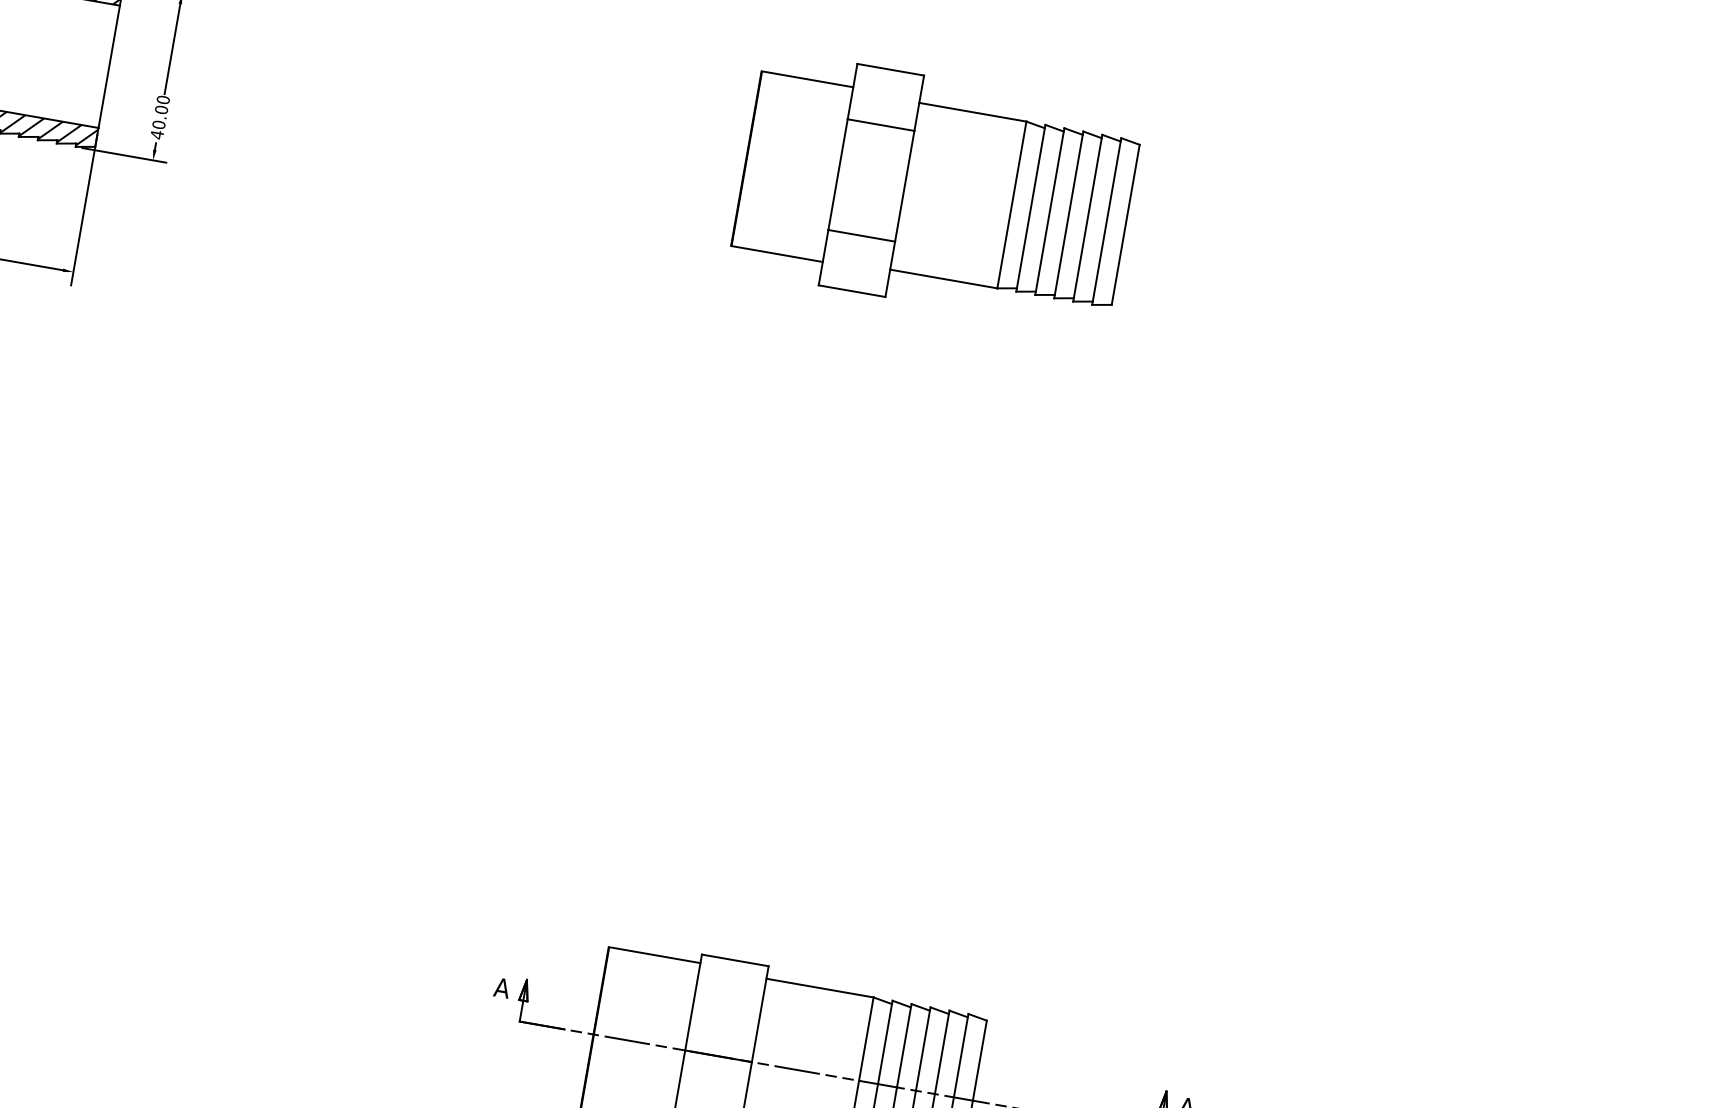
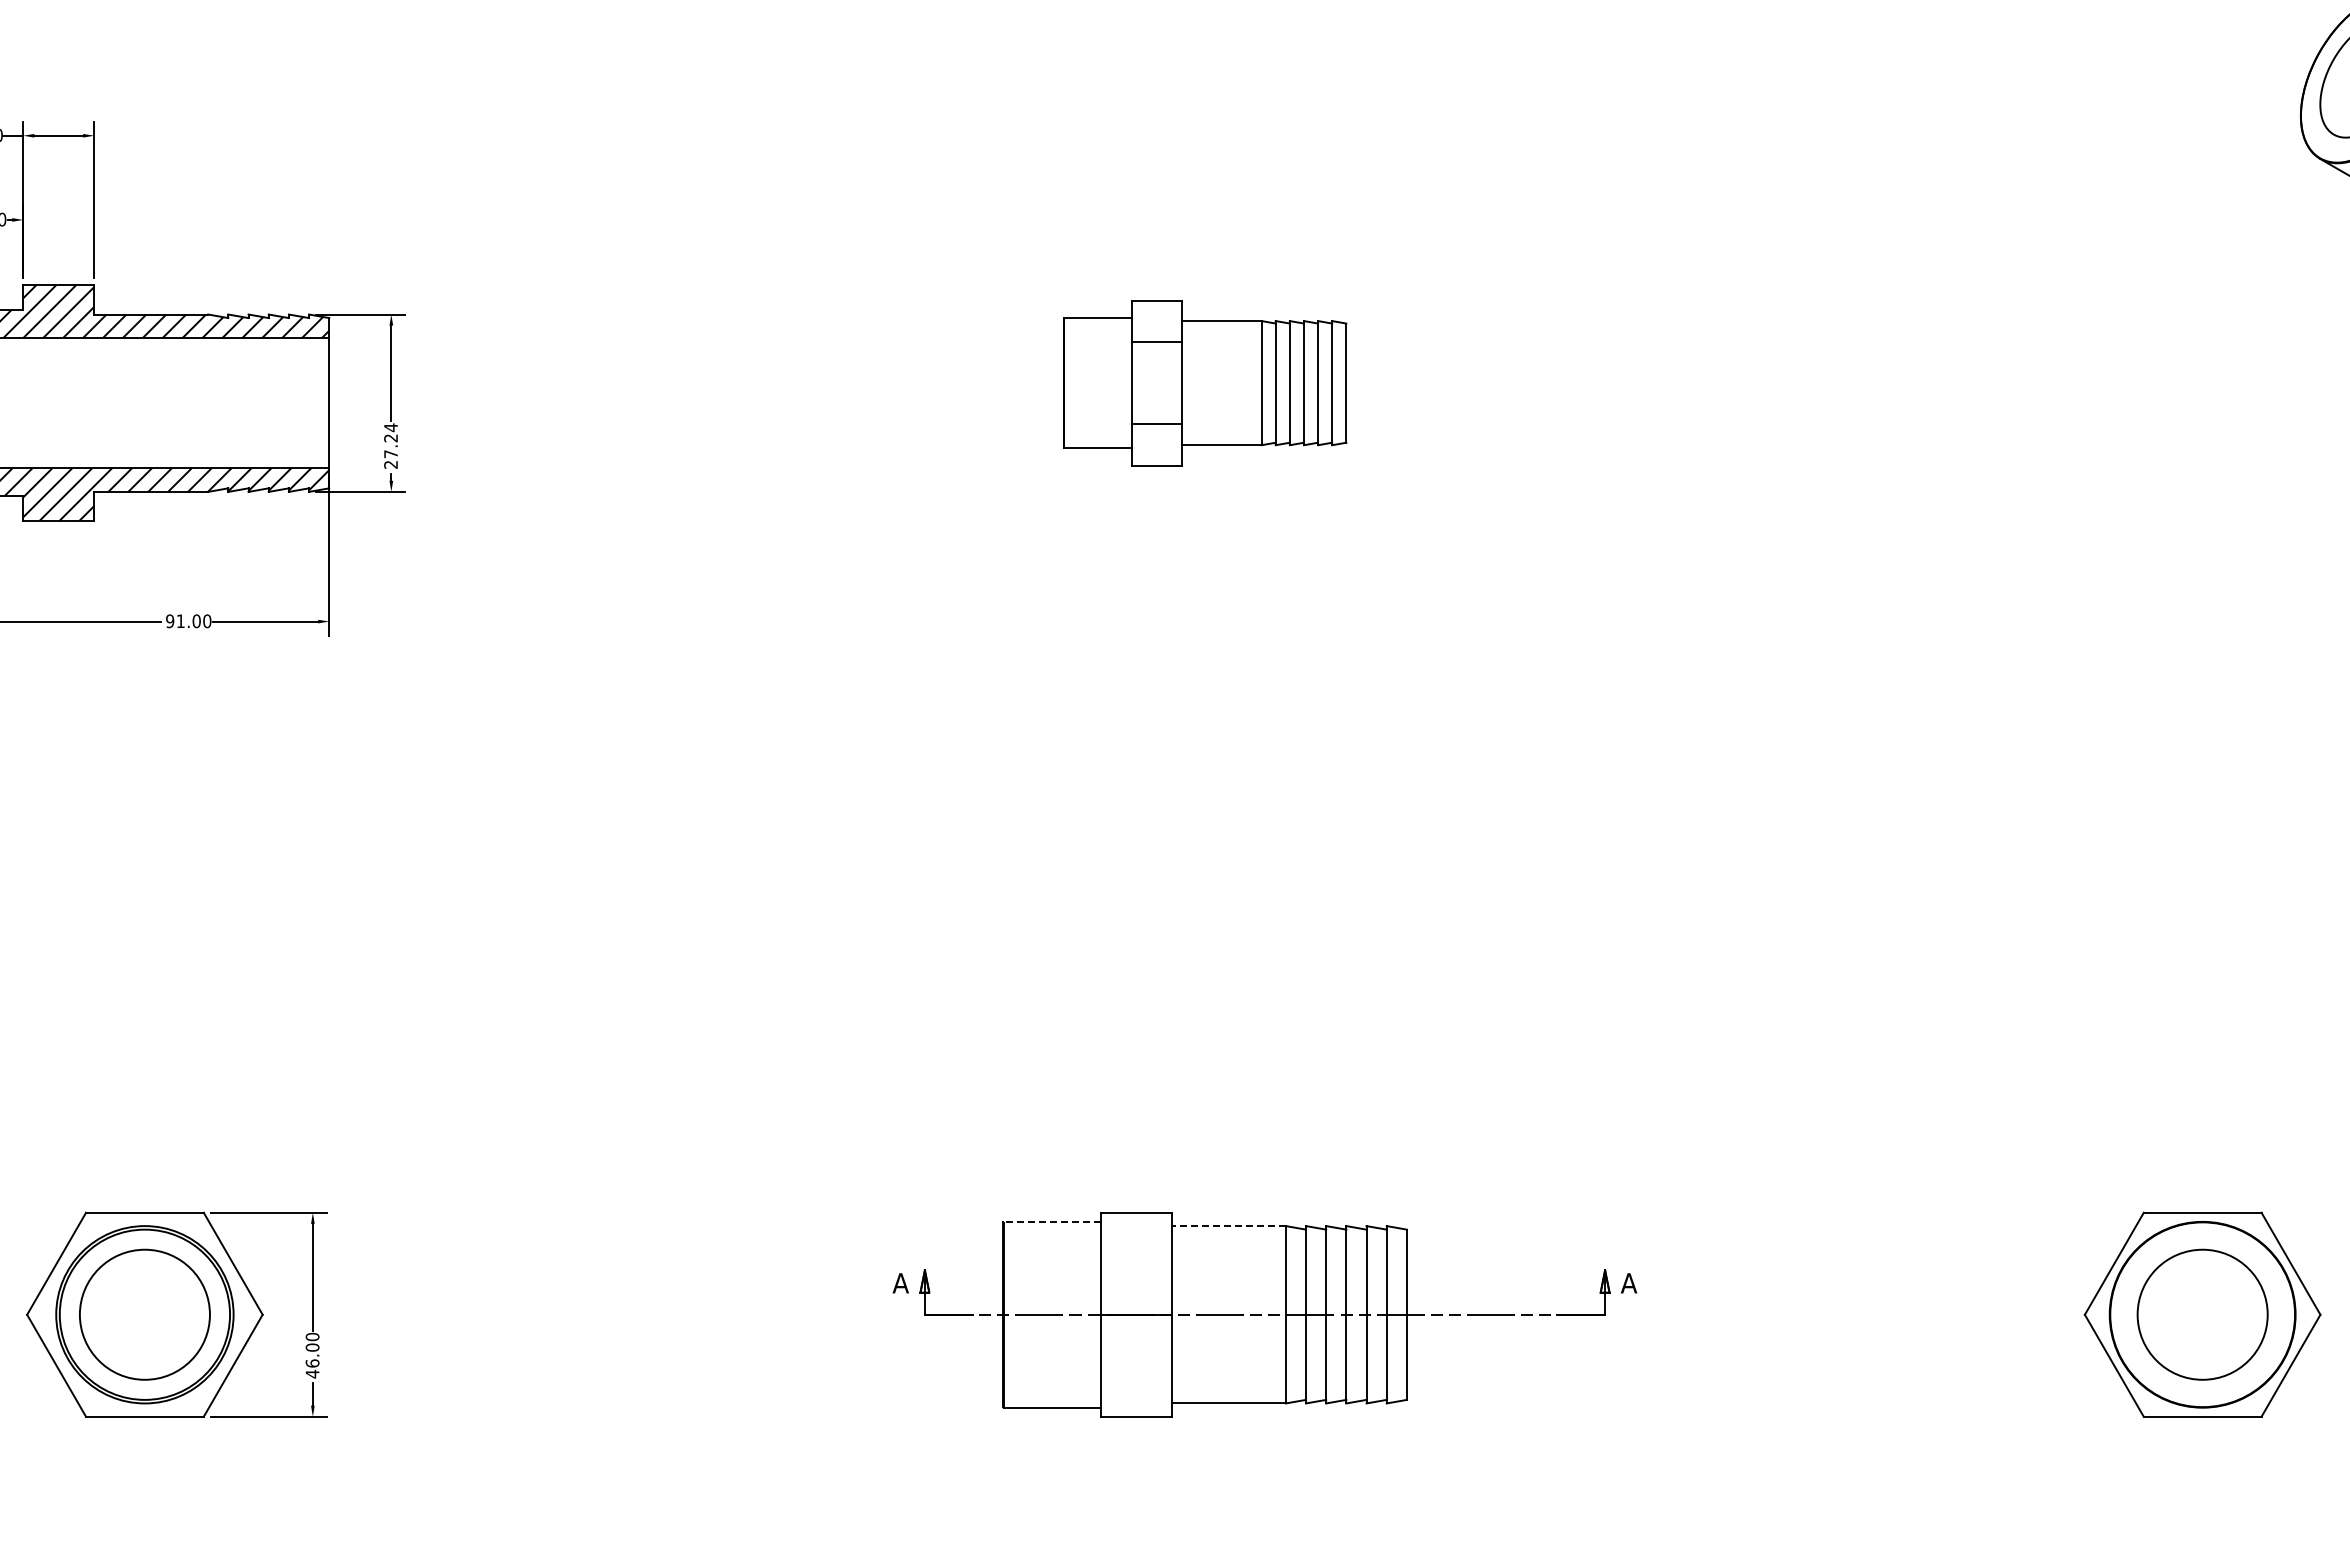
text: (159, 117) -> (390, 446), 40.00 -> 27.24
part: (935, 190) -> (1204, 382), size x0.7
line: (654, 954) -> (1052, 1221), solid -> dashed
line: (819, 988) -> (1228, 1226), solid -> dashed

